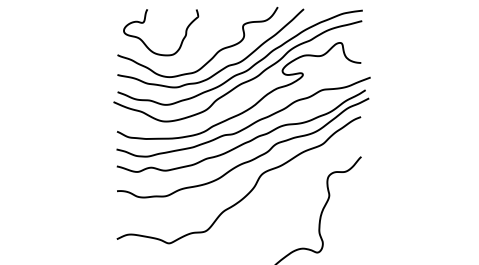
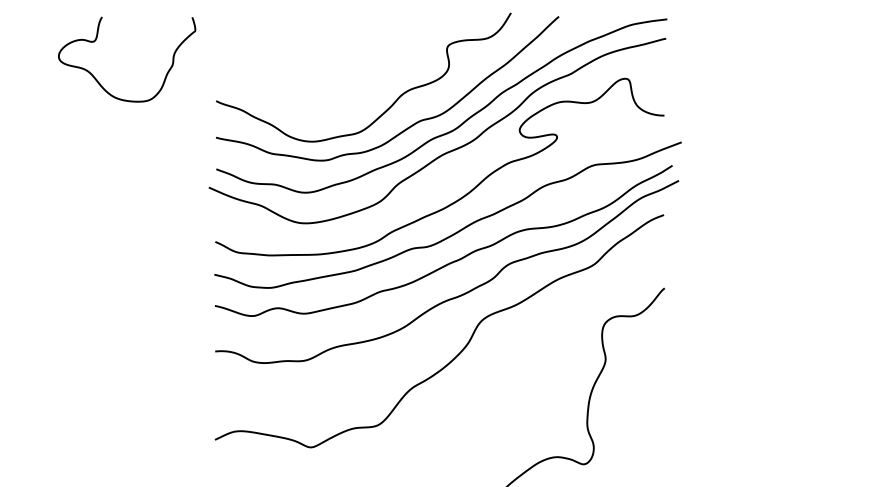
part: (147, 45) -> (102, 83), moved

